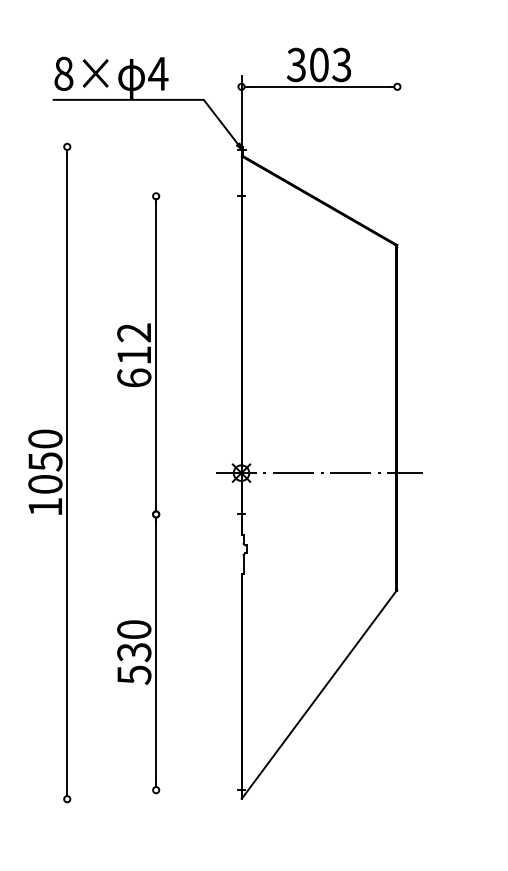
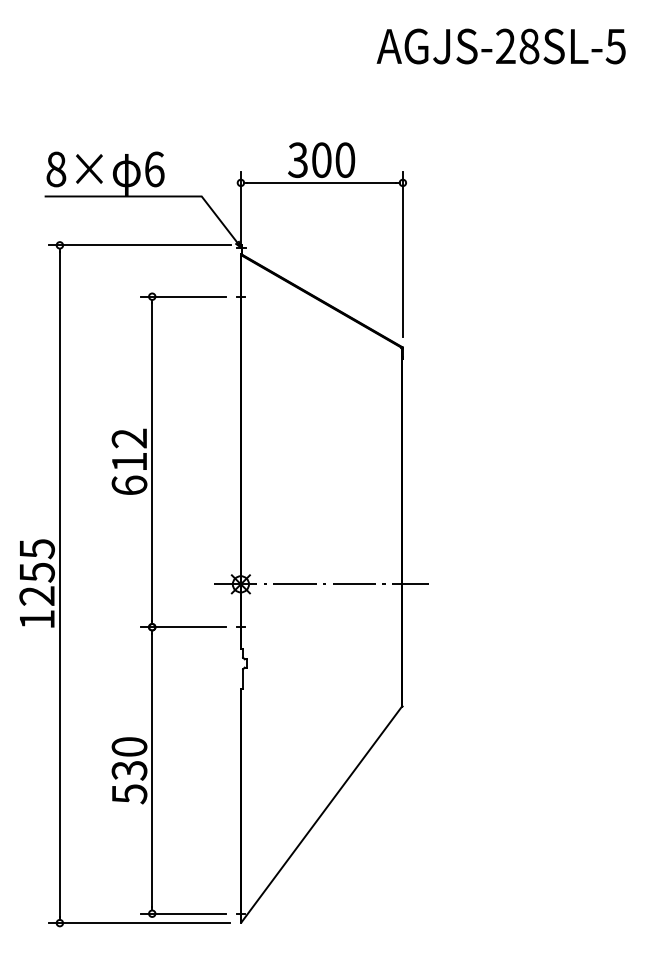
text: (342, 64) -> (345, 159), 303 -> 300
text: (158, 73) -> (154, 169), 4 -> 6
line: (143, 147) -> (139, 245), added
line: (397, 155) -> (402, 254), added
line: (186, 196) -> (183, 296), added
text: (44, 461) -> (36, 572), 1050 -> 1255
line: (186, 514) -> (183, 627), added
line: (186, 789) -> (183, 913), added
line: (143, 799) -> (139, 923), added

